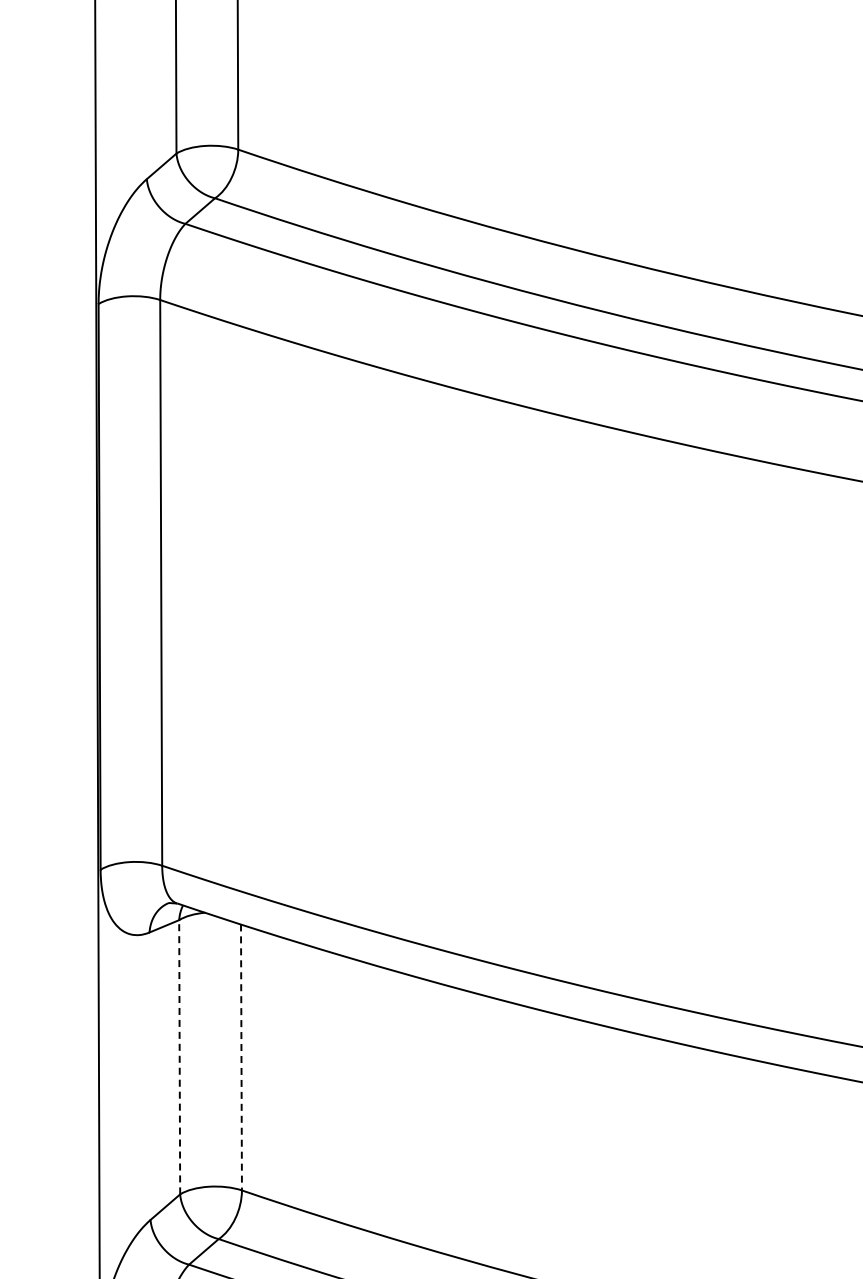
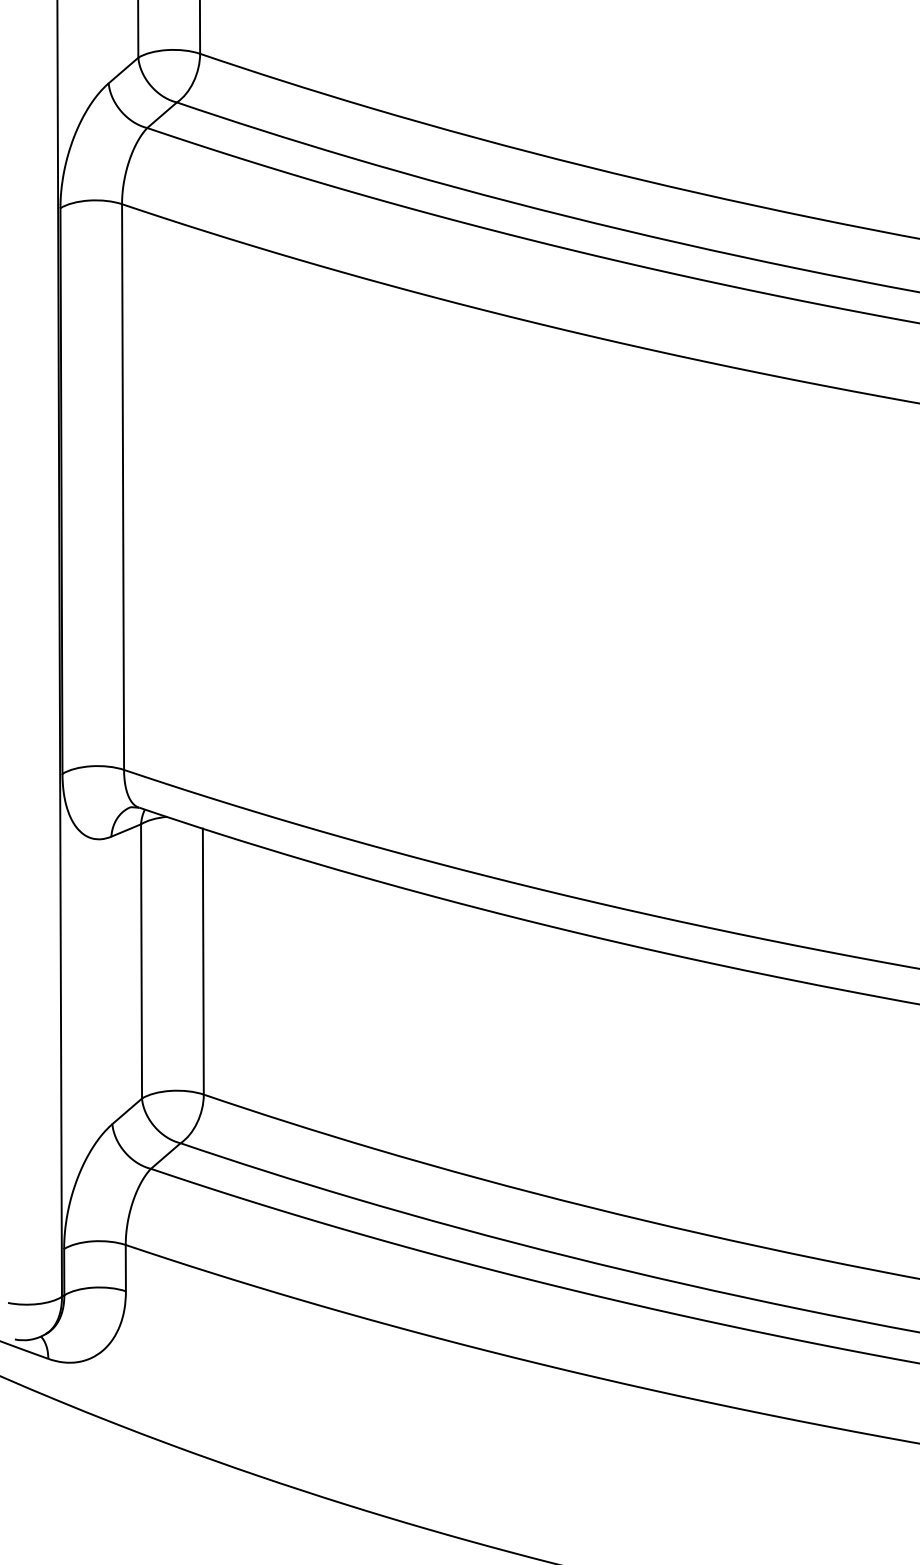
line: (179, 1056) -> (141, 960), dashed -> solid
line: (241, 1058) -> (203, 962), dashed -> solid

